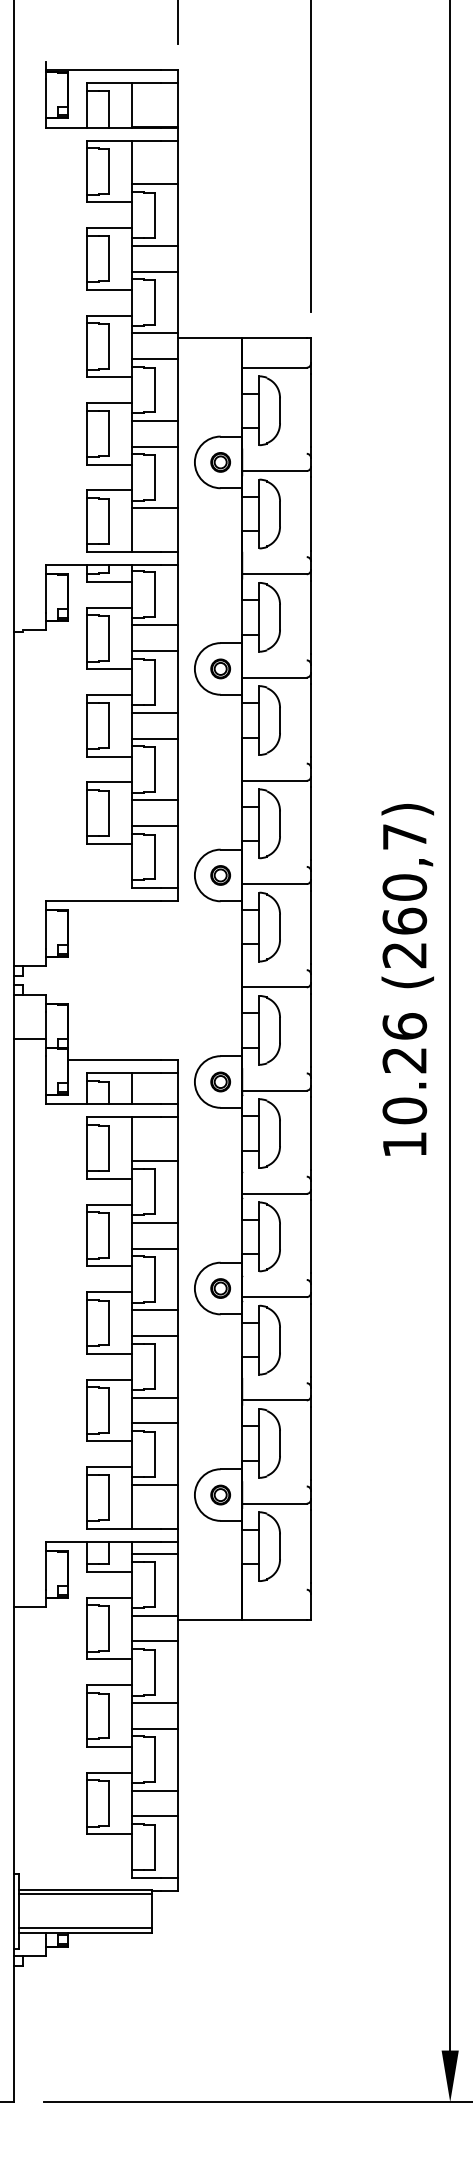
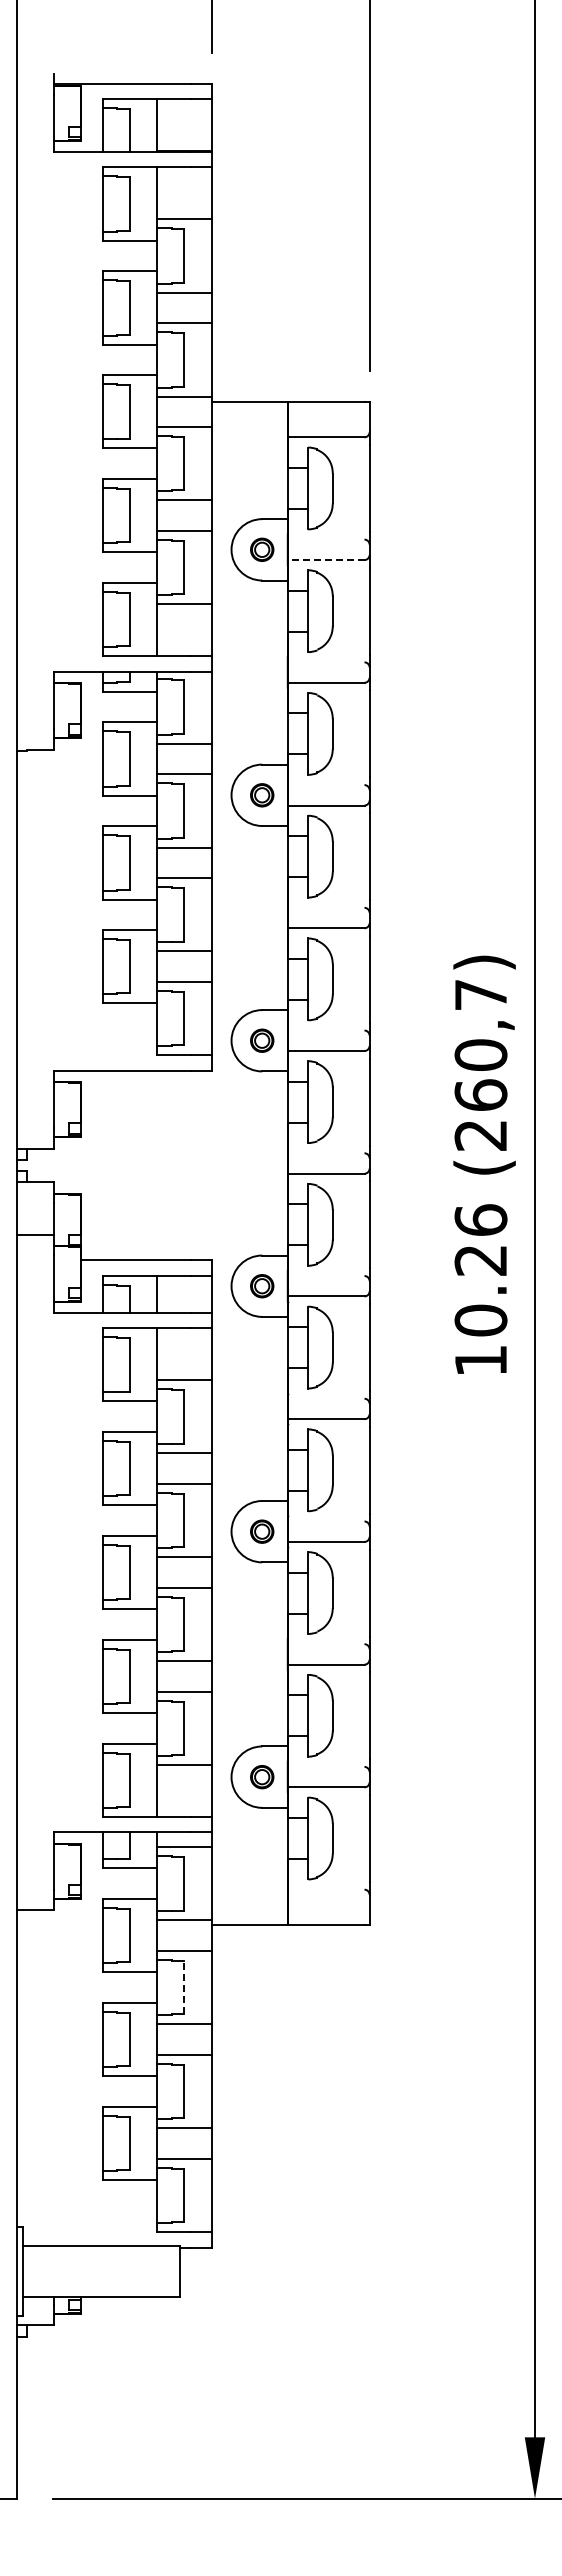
line: (273, 471) -> (325, 560), solid -> dashed
line: (154, 1672) -> (183, 1987), solid -> dashed
line: (85, 1894) -> (101, 2251), removed
line: (85, 1928) -> (101, 2292), removed

